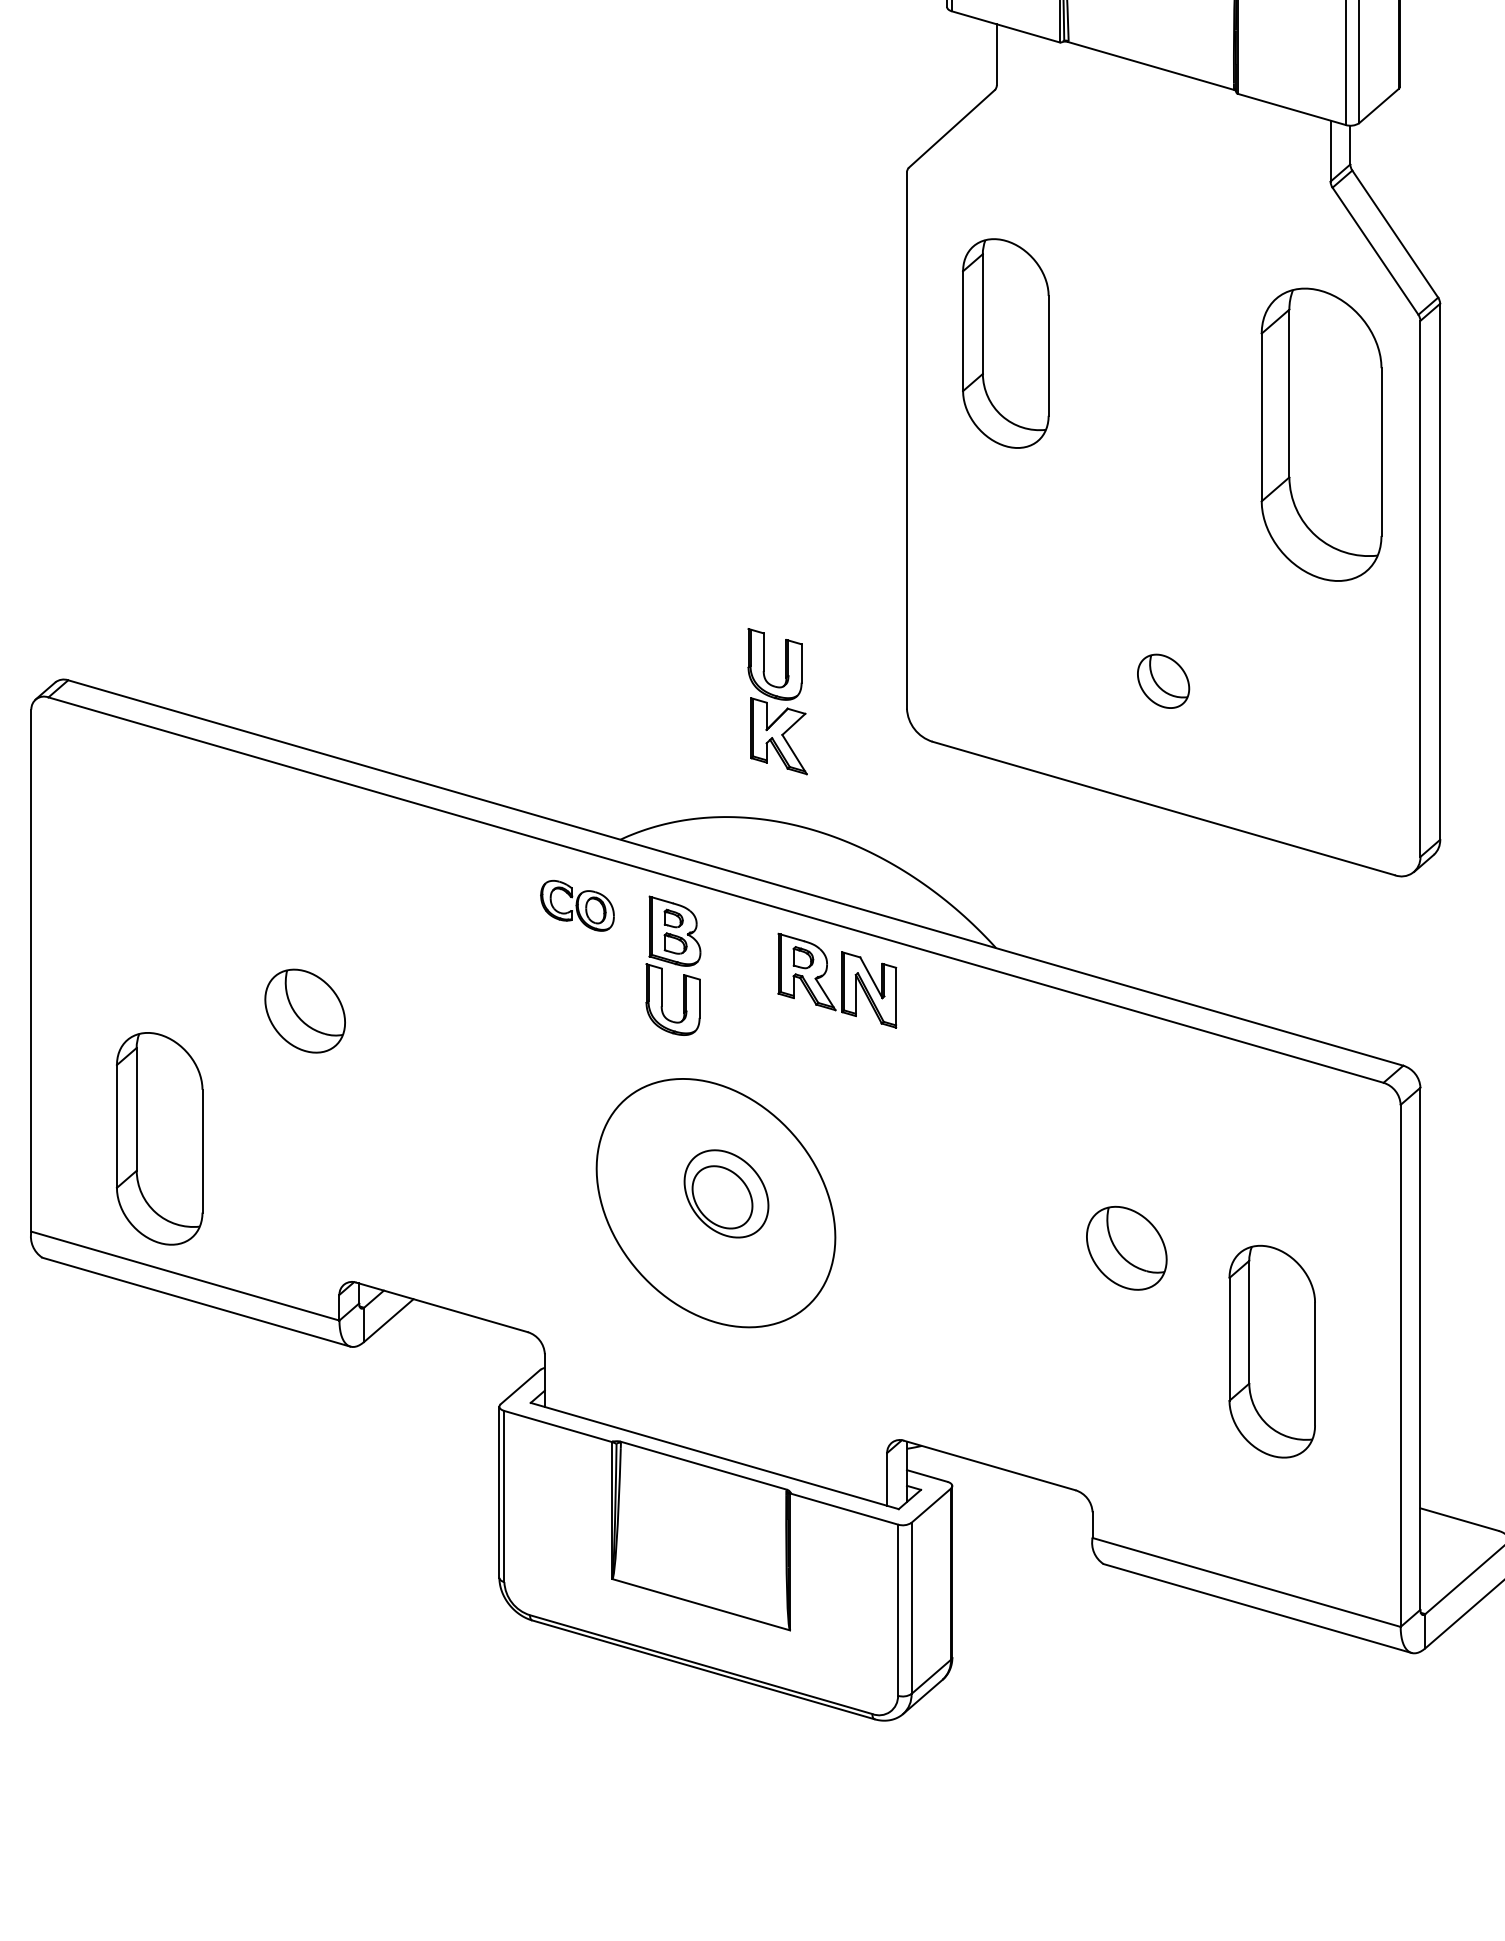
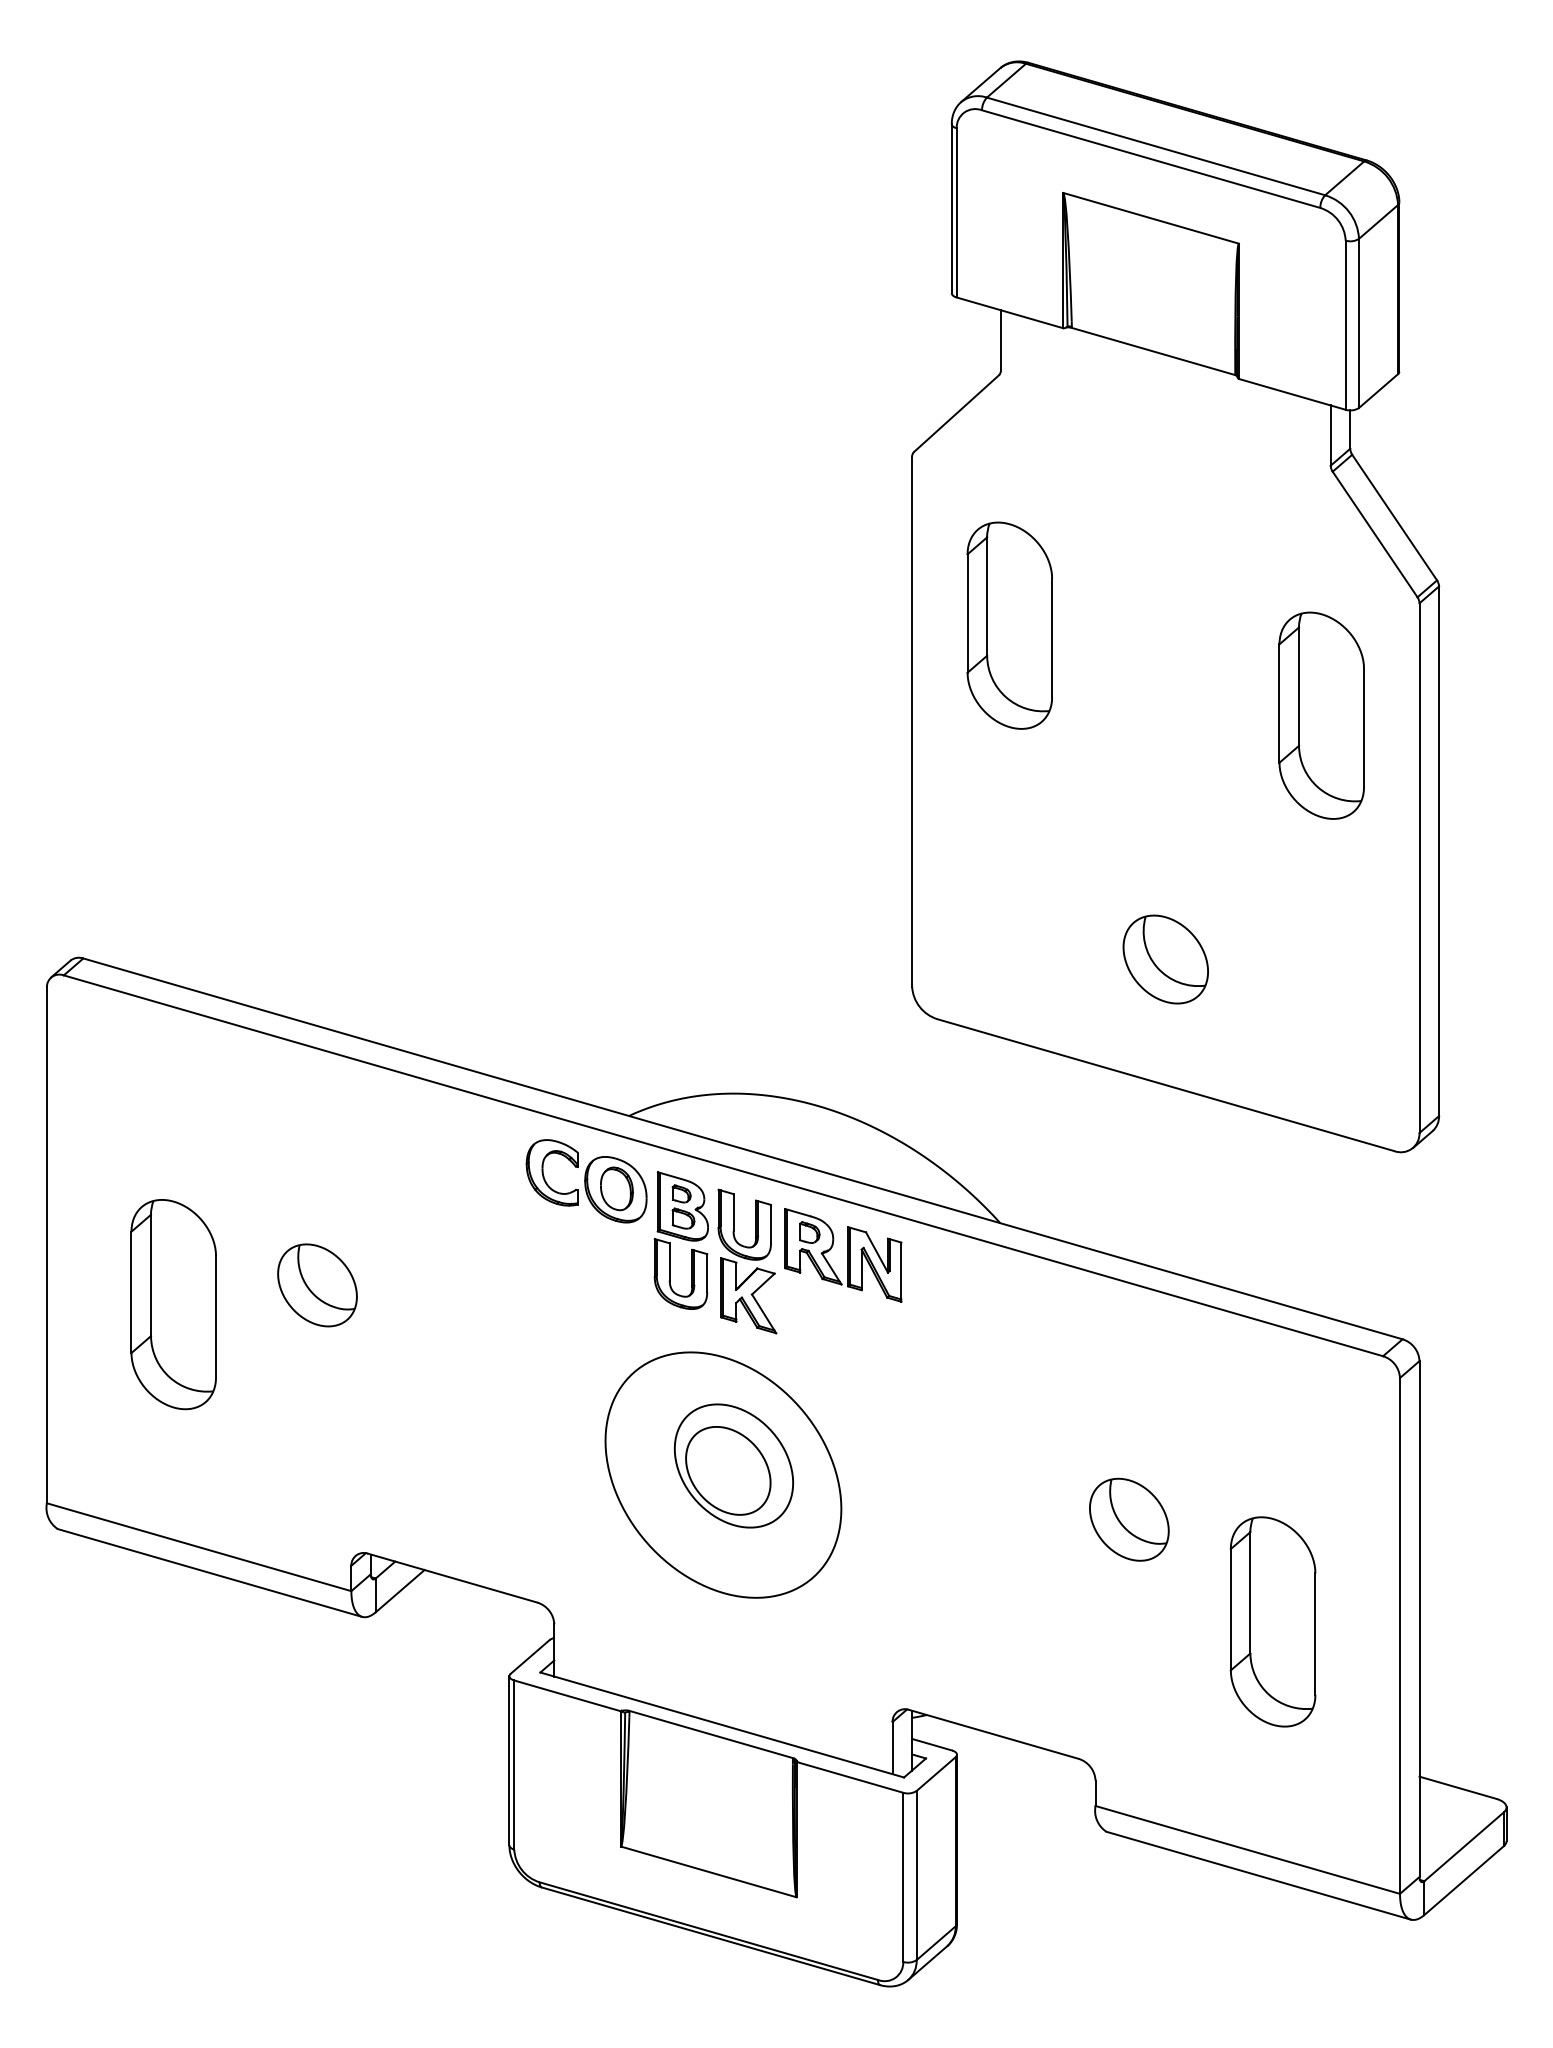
part: (1321, 434) -> (1321, 715), size x0.71
part: (1163, 681) -> (1165, 959), size x1.67
part: (777, 701) -> (747, 1261), moved
part: (577, 905) -> (586, 1181), size x1.67
part: (159, 1138) -> (173, 1304), moved
part: (726, 1193) -> (733, 1465), size x1.43

